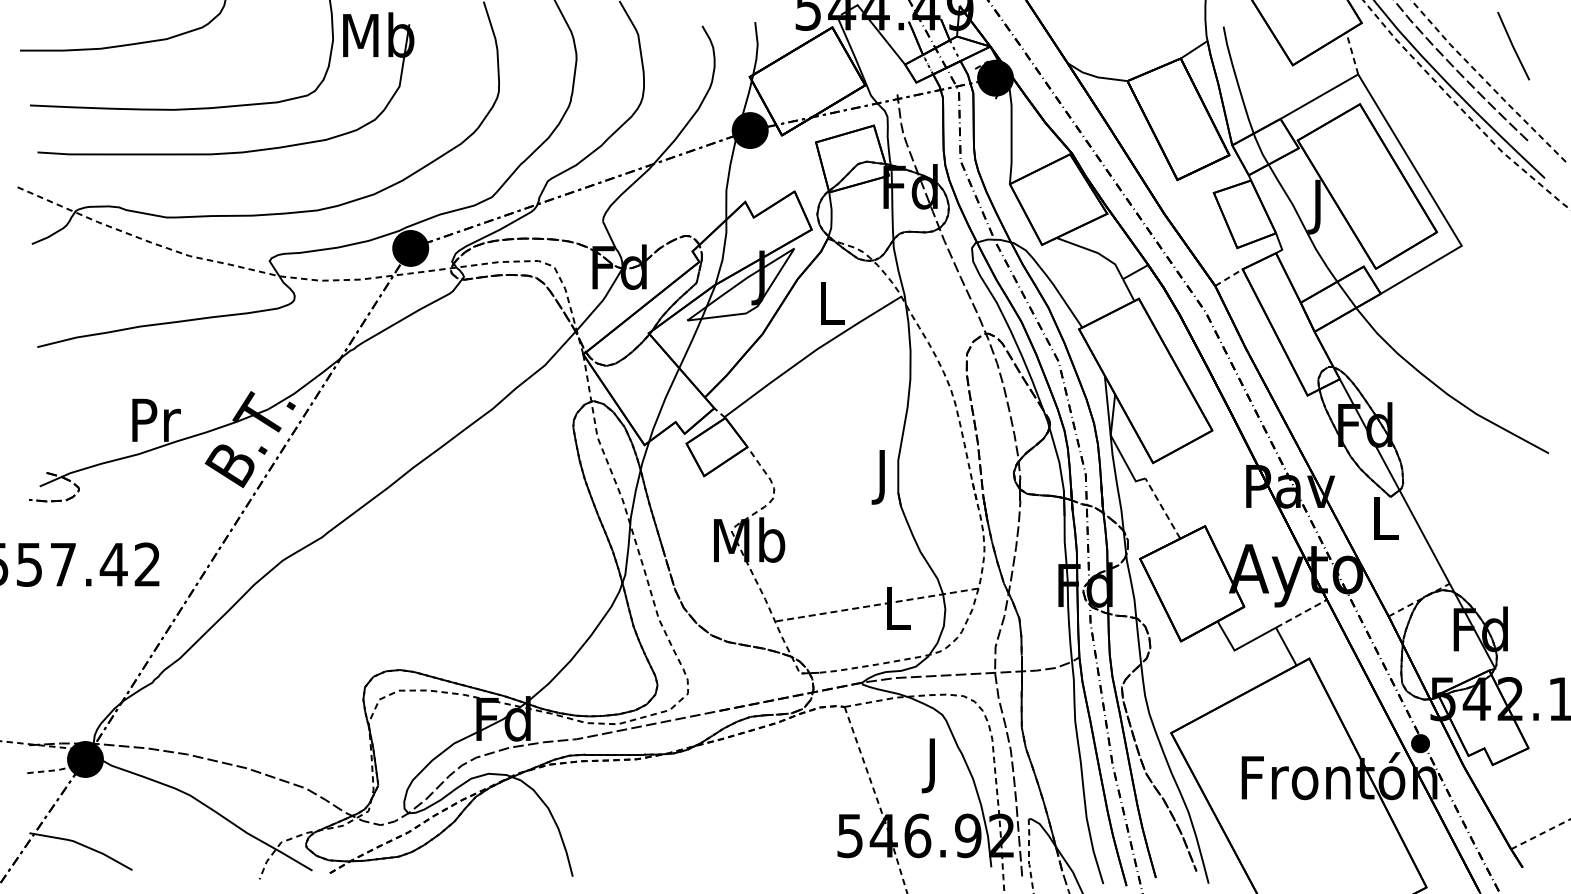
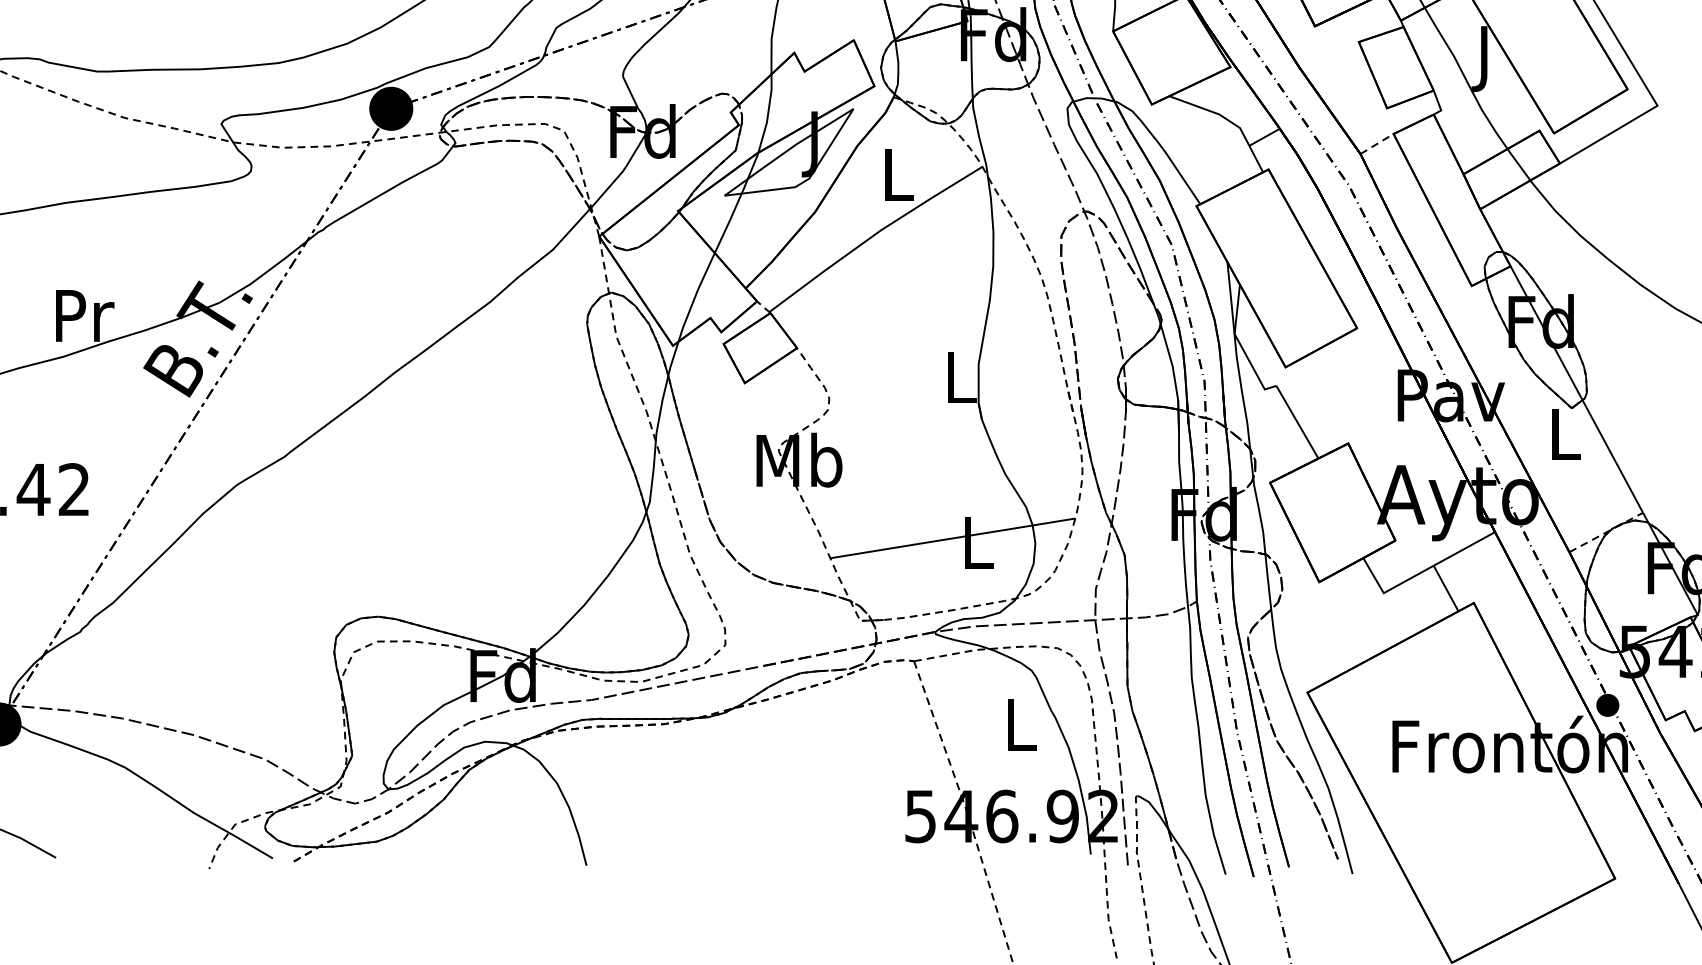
text: (883, 477) -> (960, 384), J -> L
line: (1162, 508) -> (1296, 422), dashed -> solid
line: (876, 605) -> (952, 538), dashed -> solid
line: (1301, 613) -> (1464, 548), dashed -> solid
text: (933, 765) -> (1021, 731), J -> L

